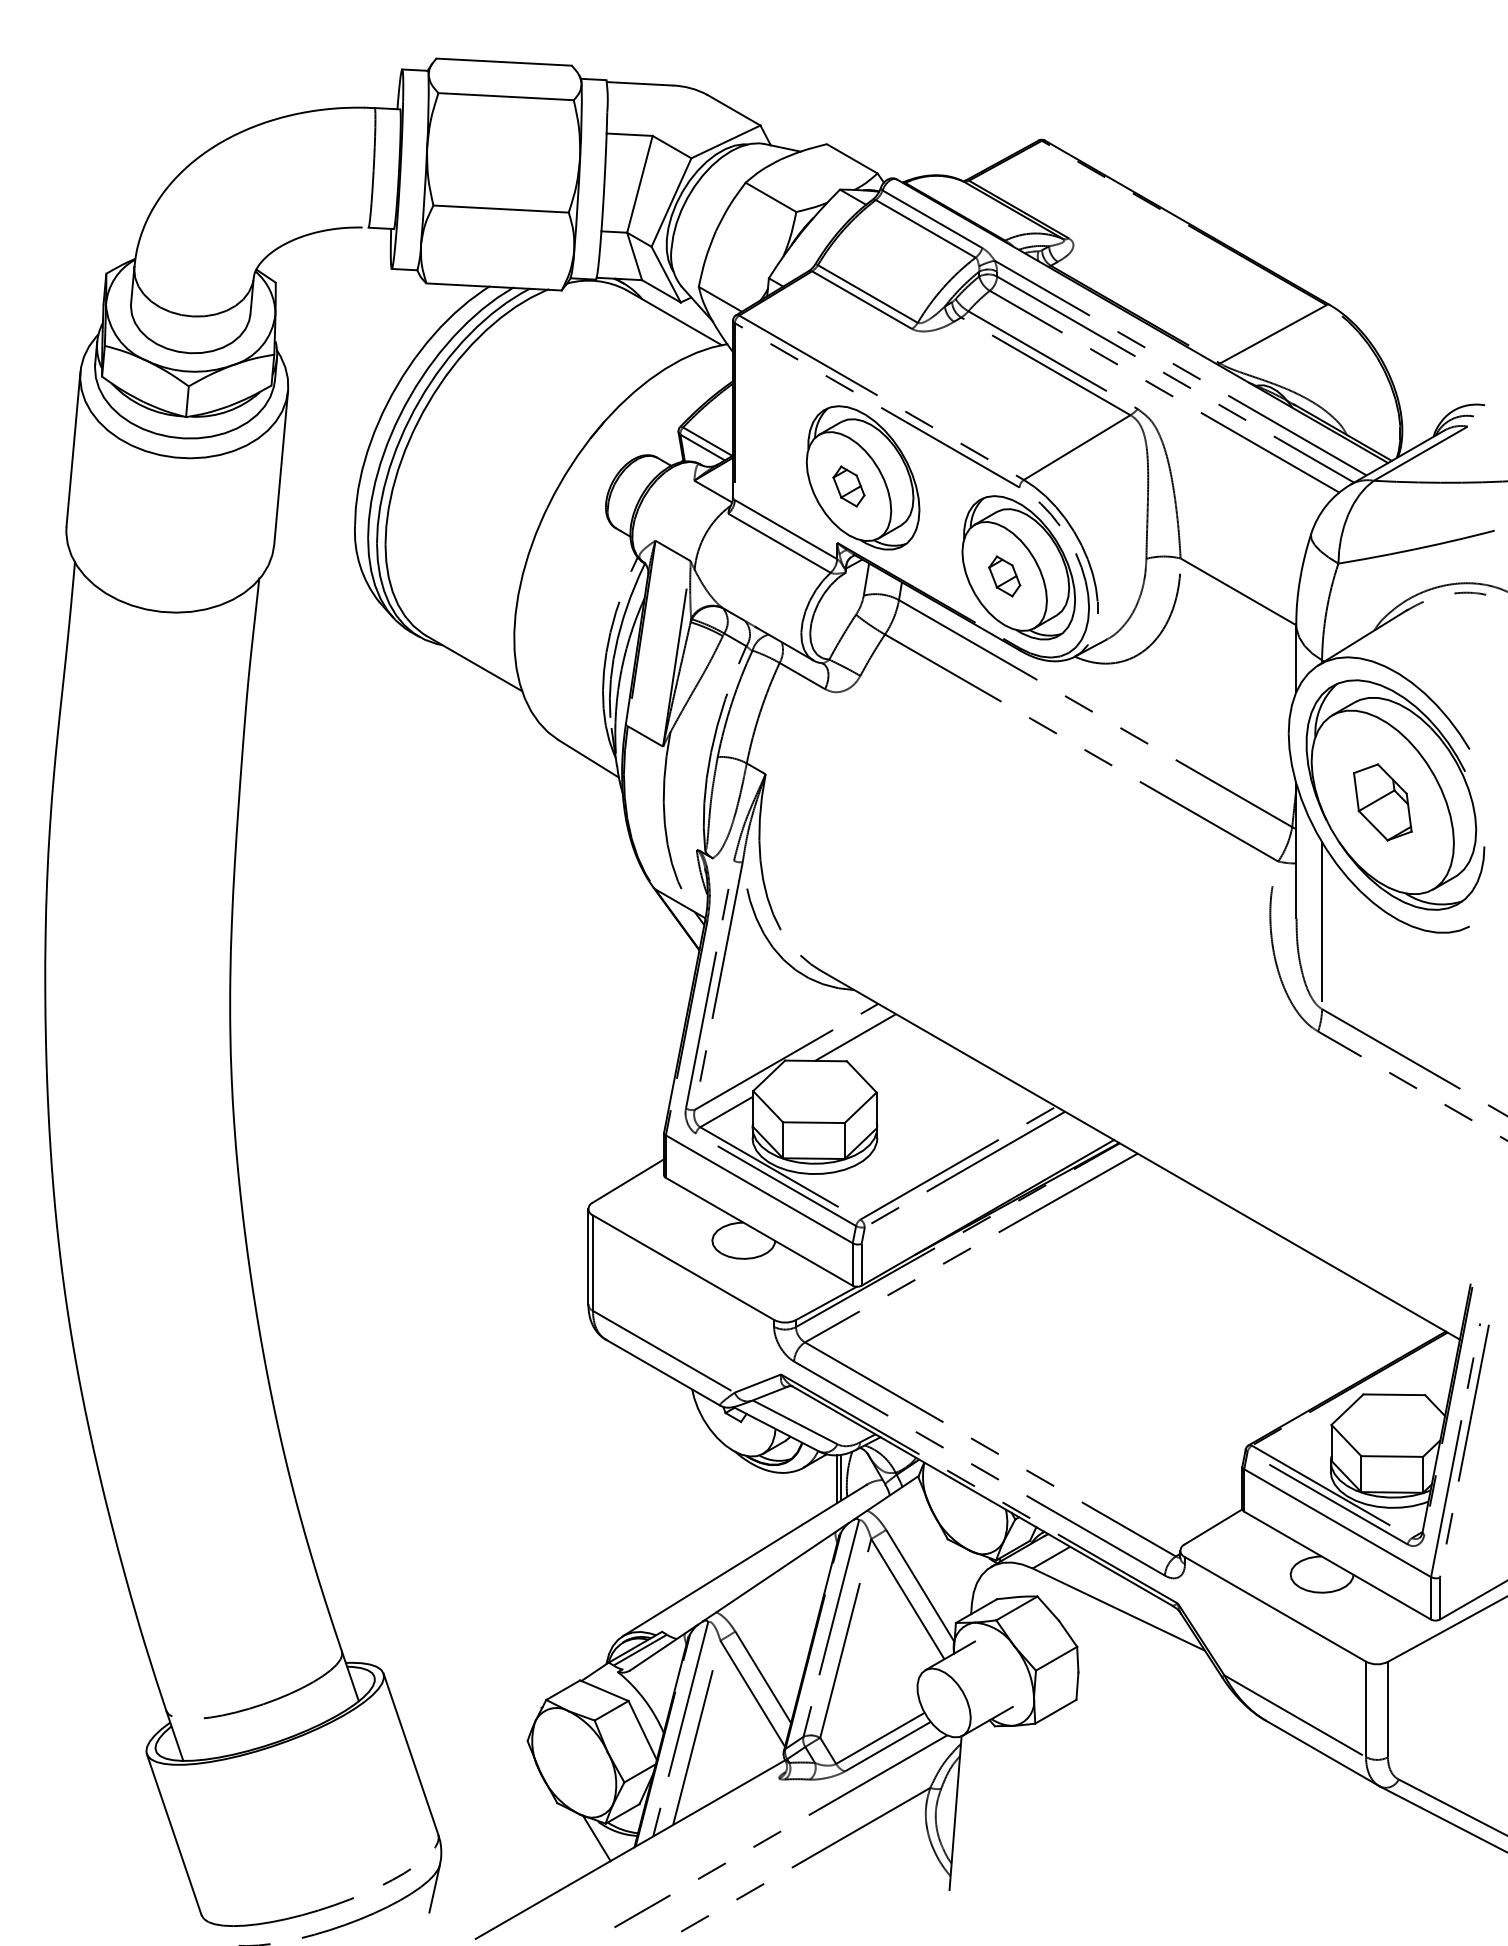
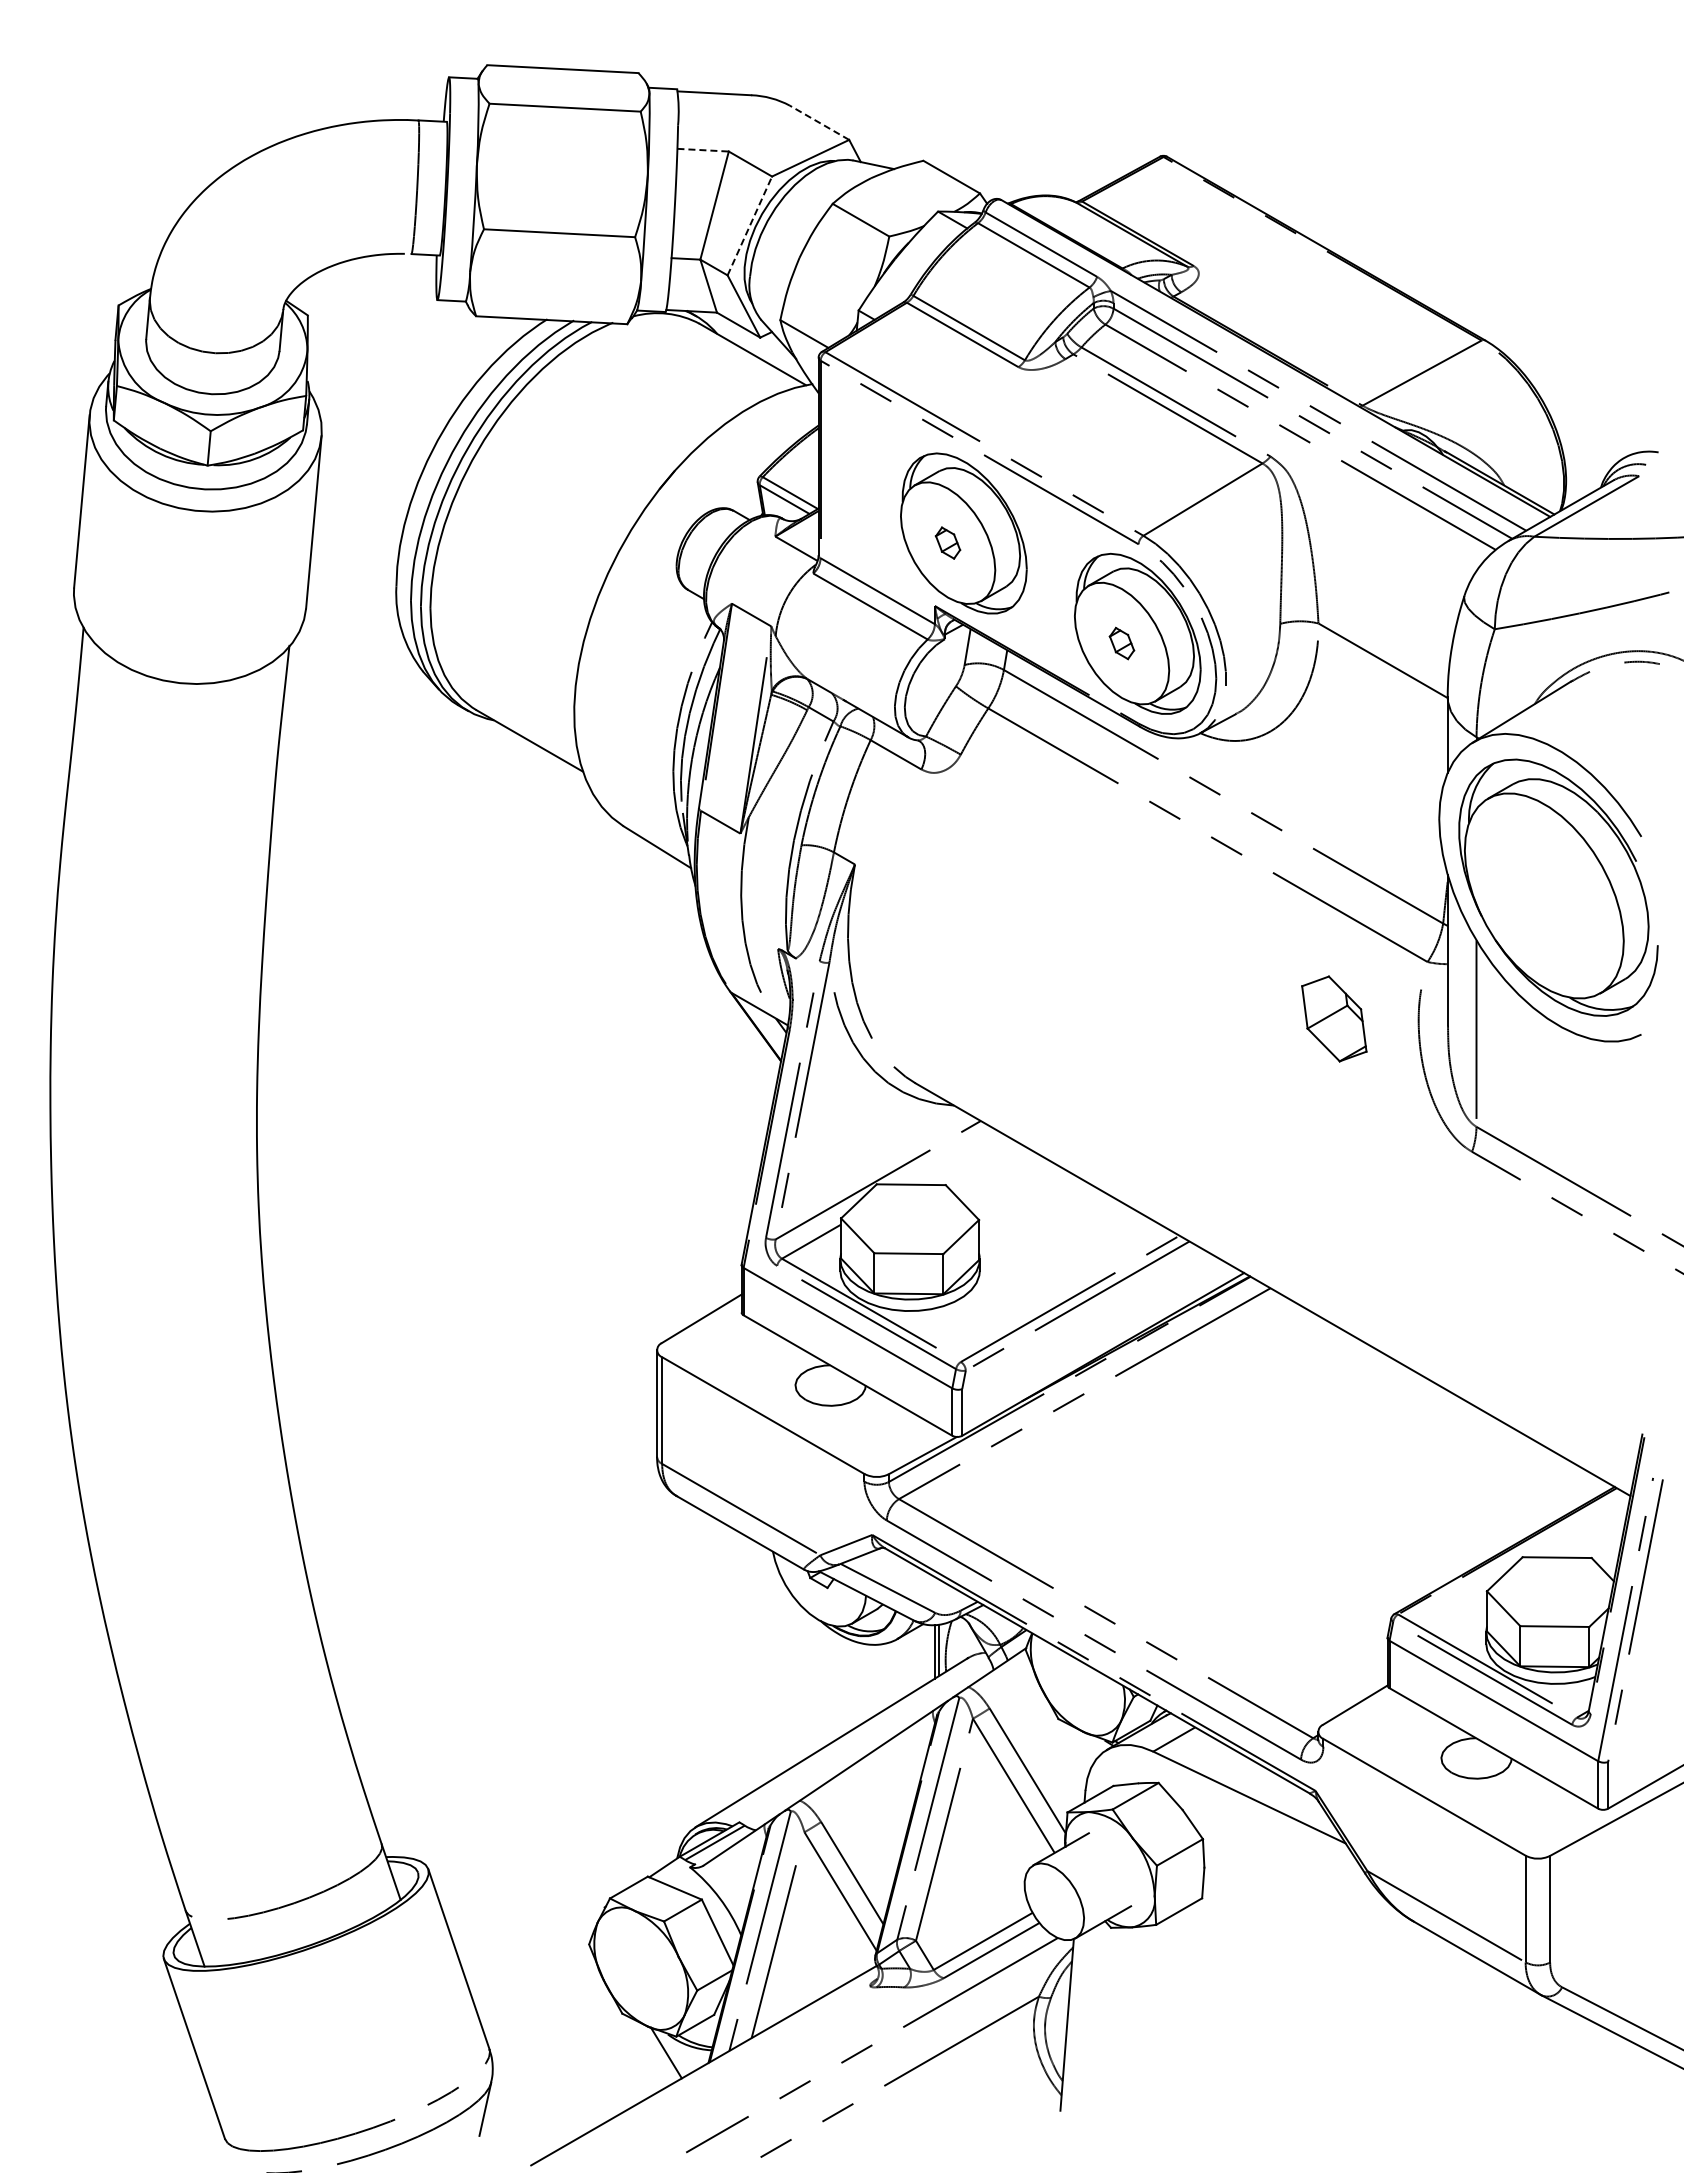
line: (733, 109) -> (819, 122), solid -> dashed
line: (630, 134) -> (703, 150), solid -> dashed
line: (672, 202) -> (750, 225), solid -> dashed
part: (848, 485) -> (947, 542), size x0.7
part: (1004, 576) -> (1121, 643), size x0.7
part: (1382, 801) -> (1334, 1018), moved
line: (855, 1037) -> (955, 1158), removed

